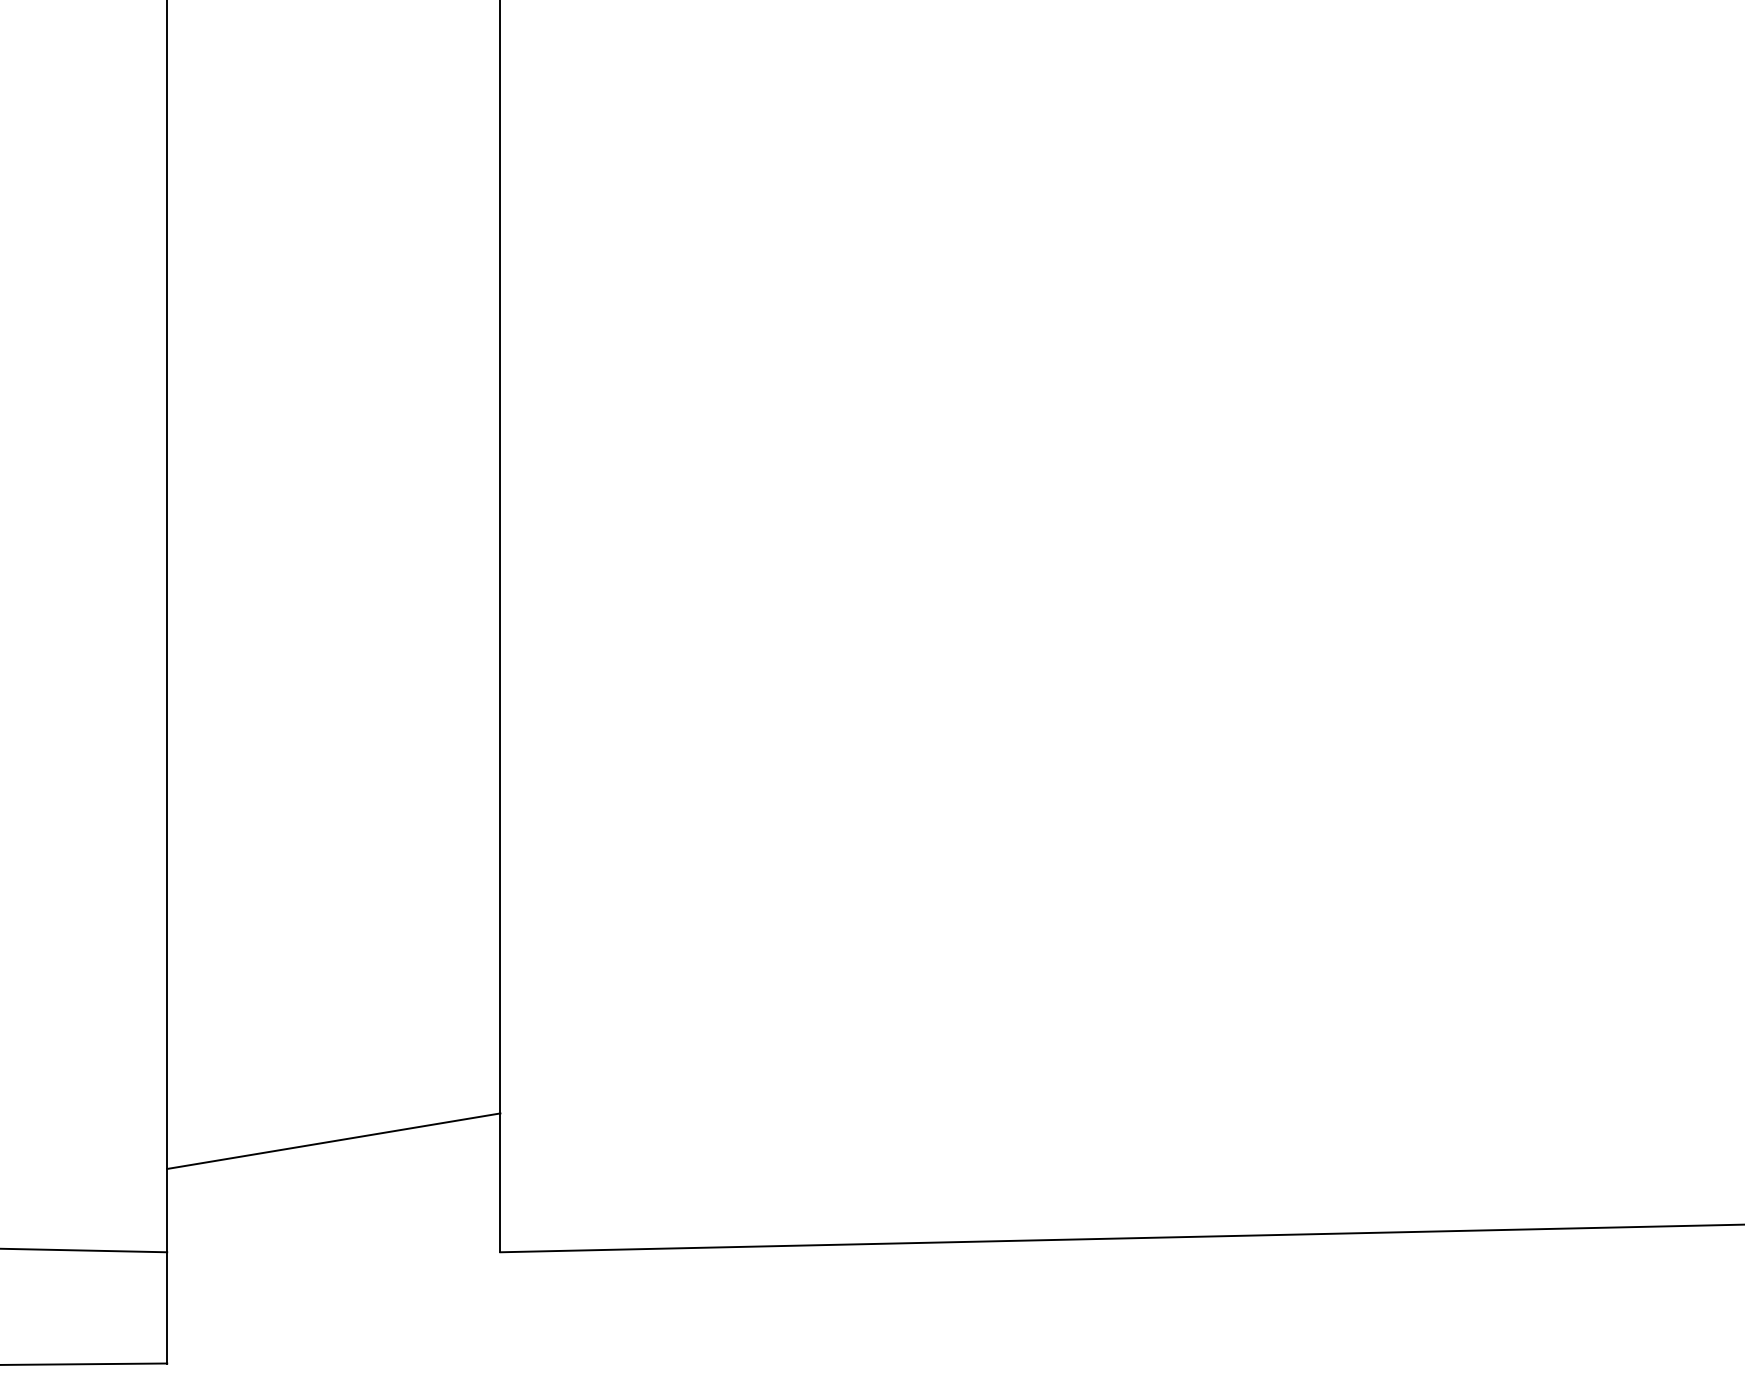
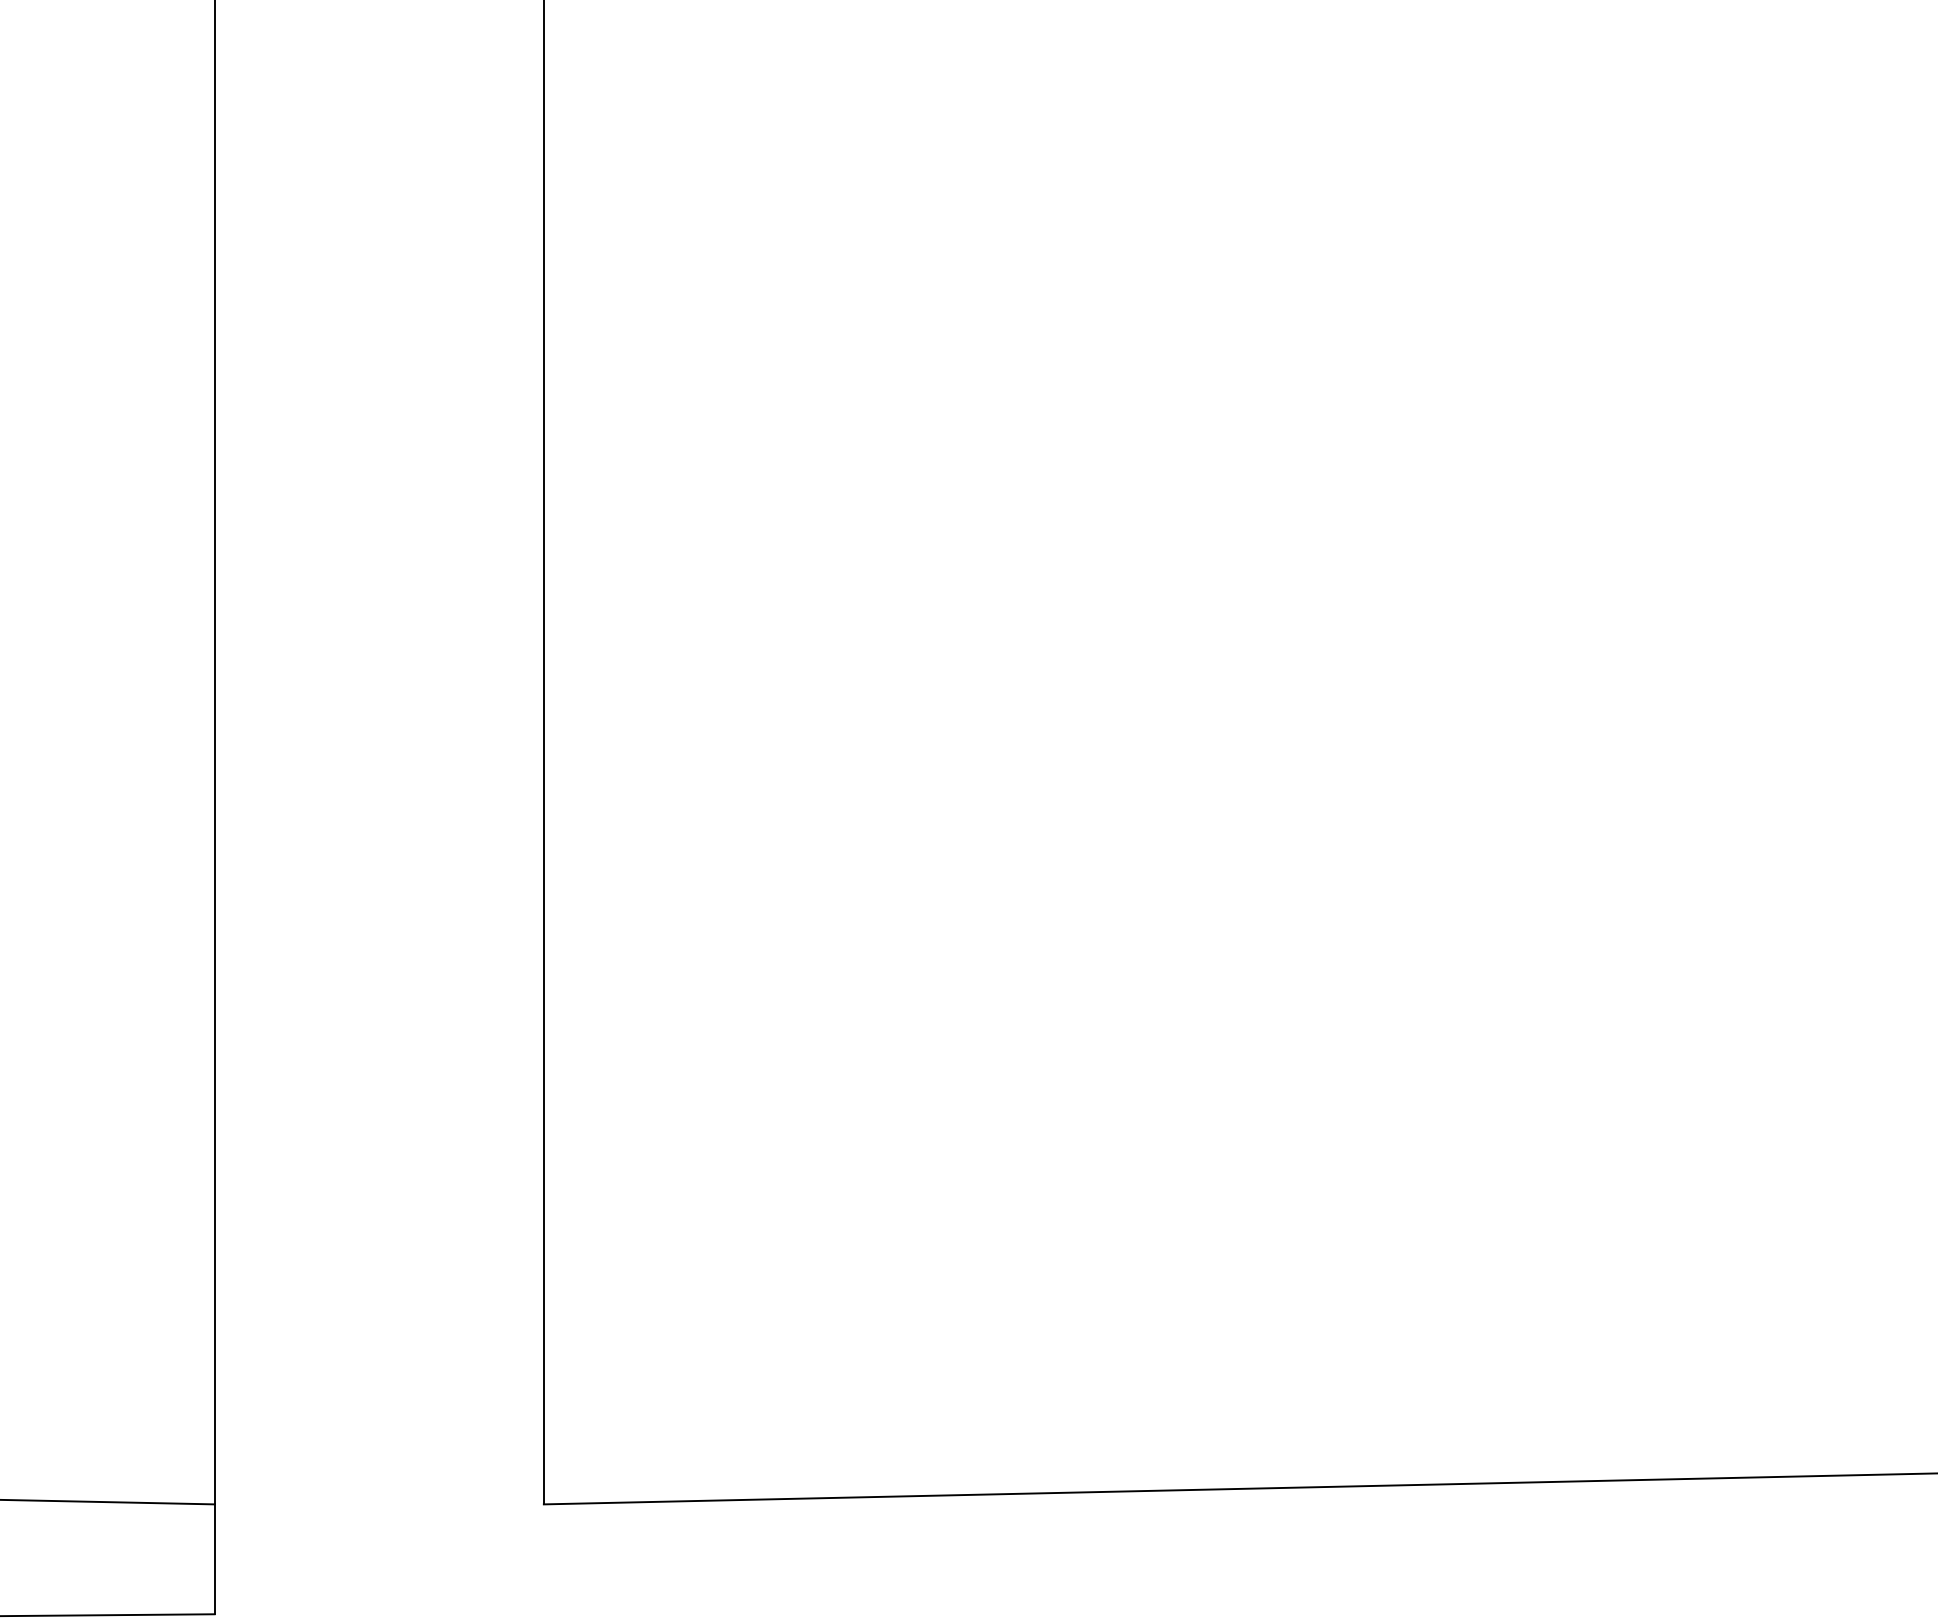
line: (333, 1141) -> (378, 1394), removed

